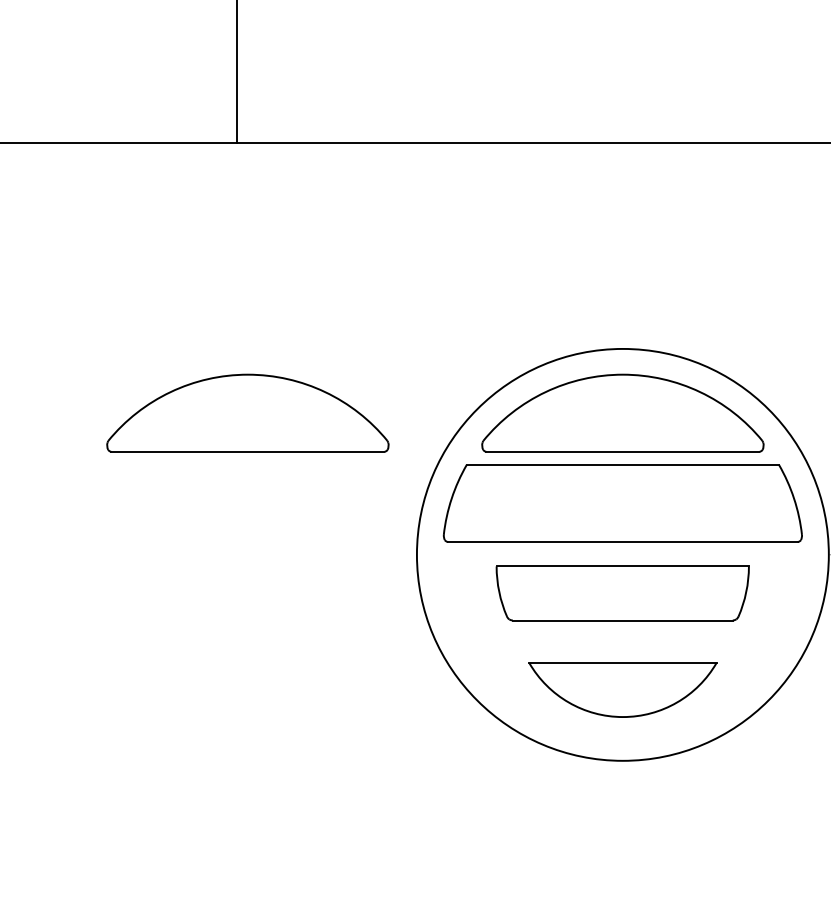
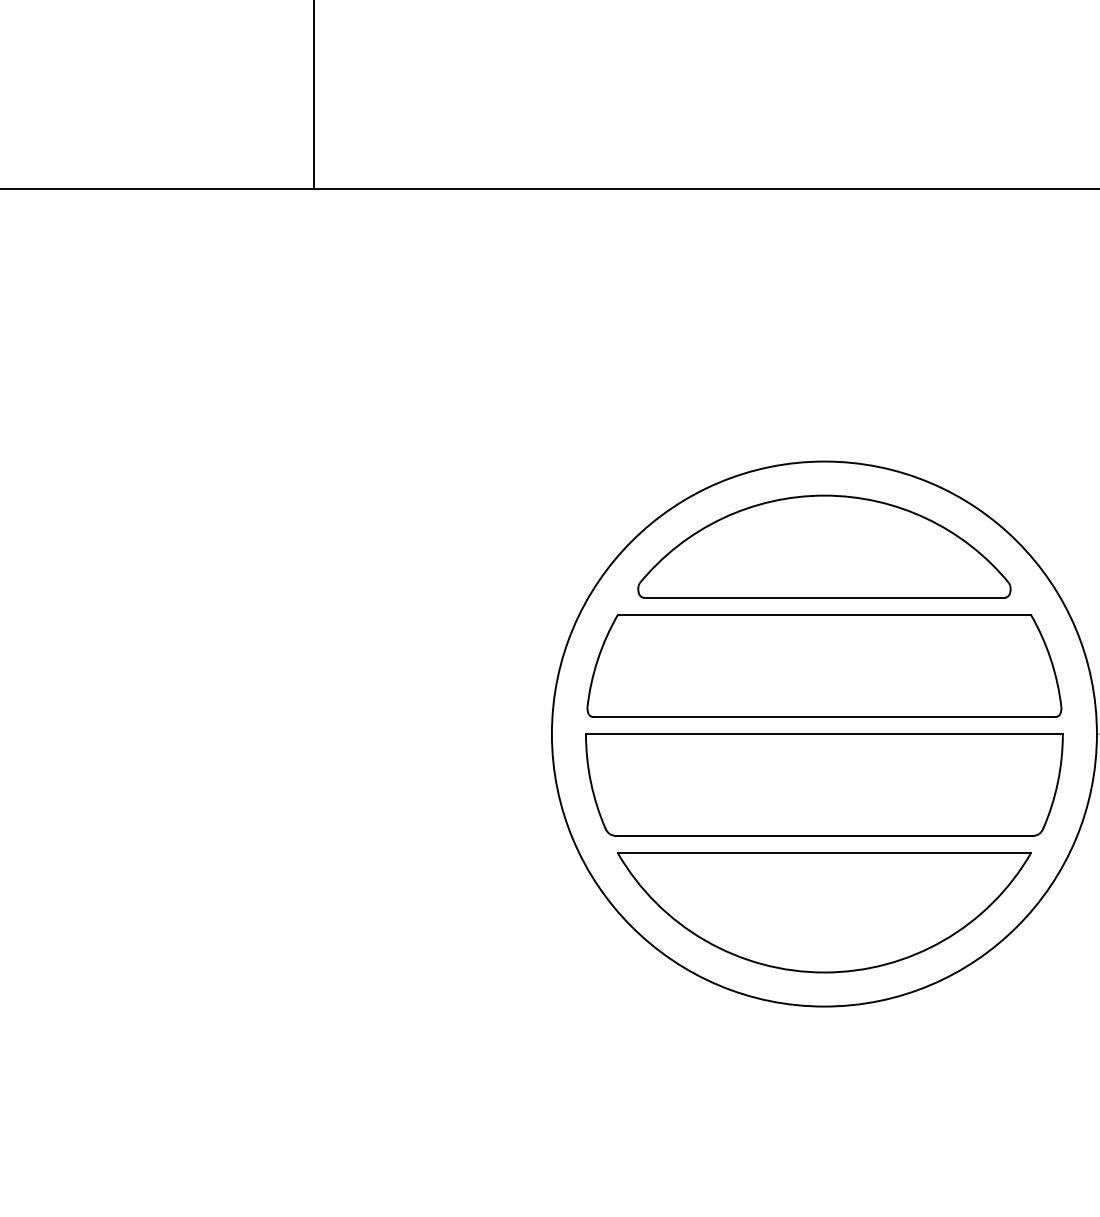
part: (247, 412) -> (327, 545), removed
part: (622, 593) -> (823, 785), size x1.43
part: (622, 689) -> (823, 912), size x1.67

